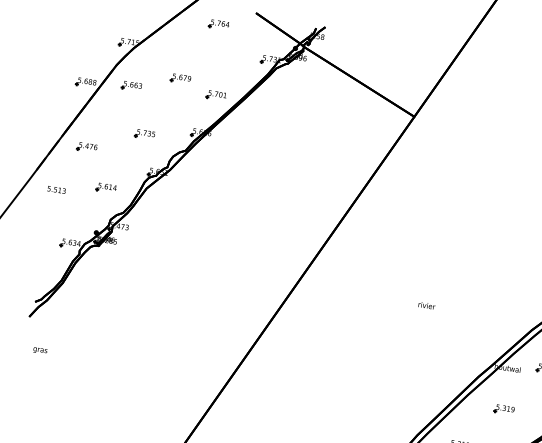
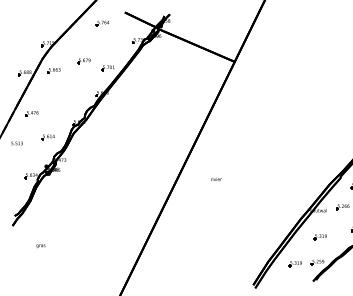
part: (144, 133) -> (66, 99), removed
text: (427, 305) -> (216, 179), moved
text: (39, 351) -> (40, 246), moved

